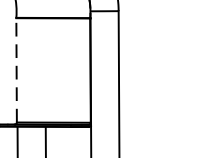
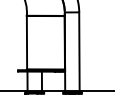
line: (15, 69) -> (26, 42), dashed -> solid

